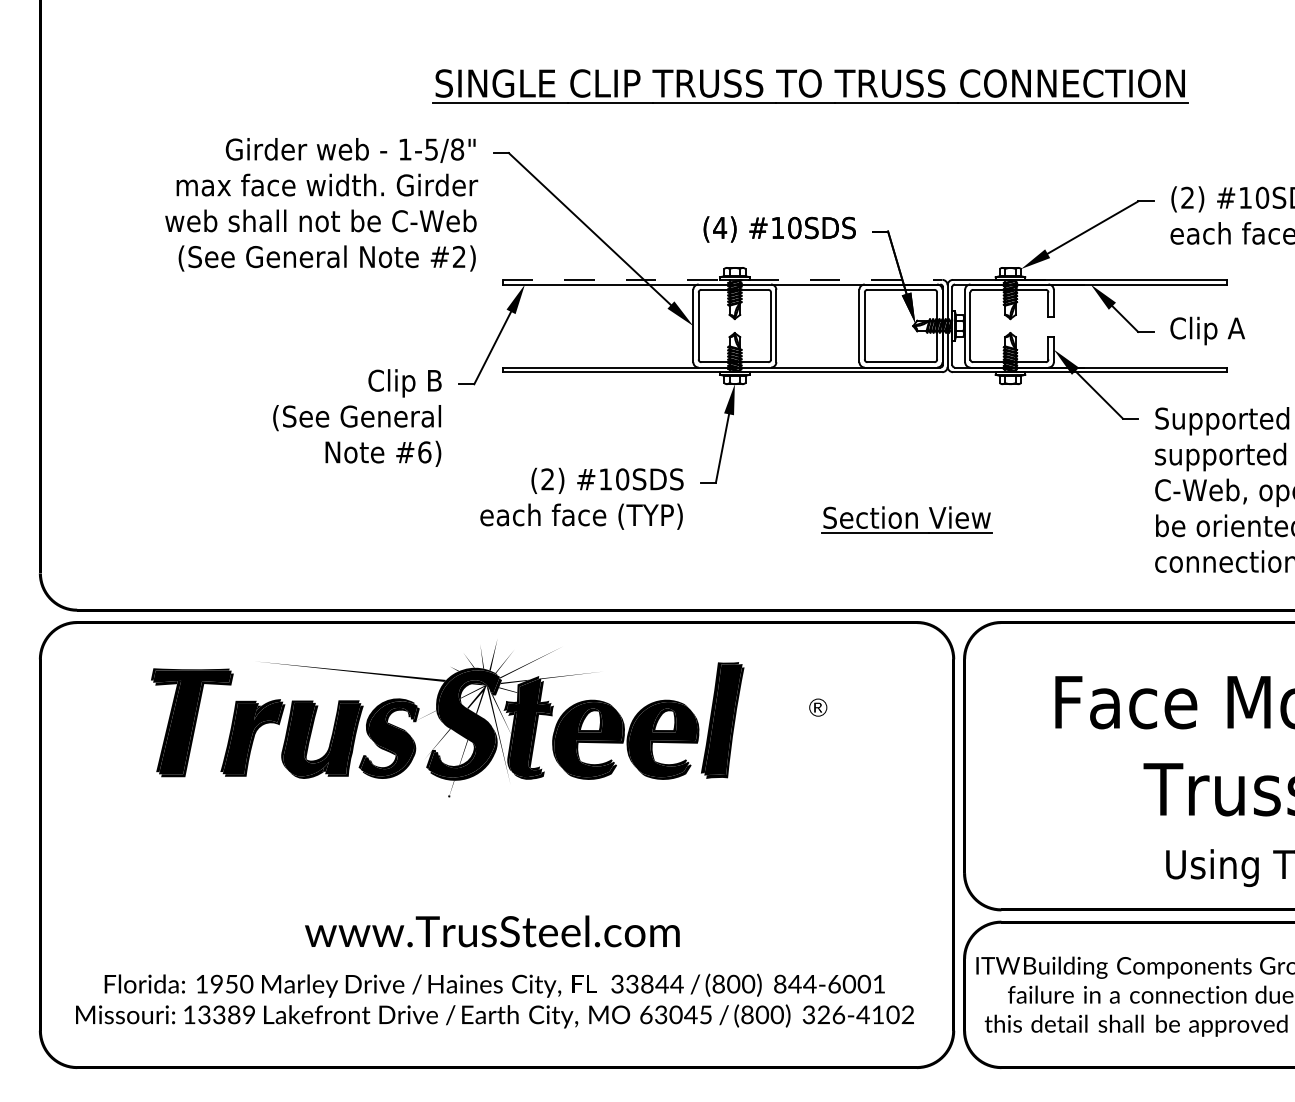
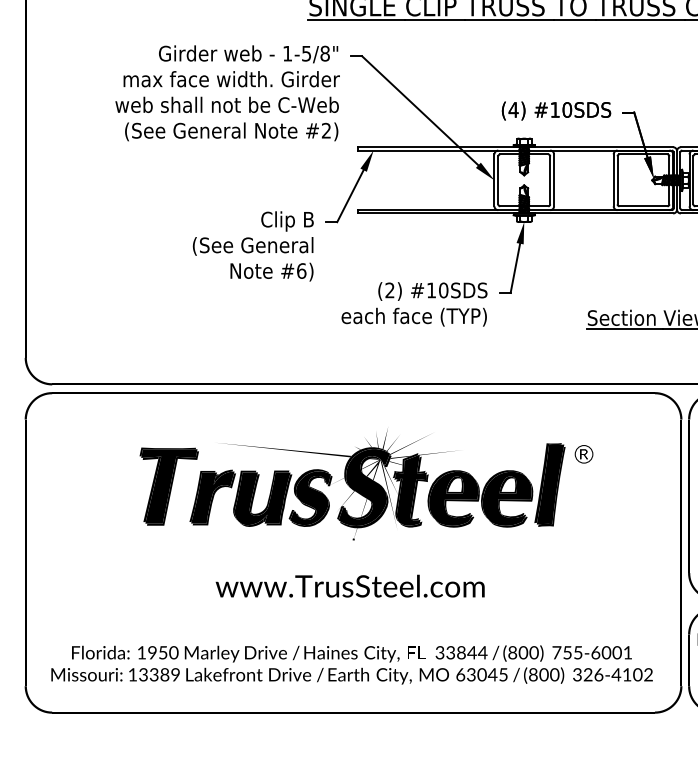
line: (722, 279) -> (515, 146), dashed -> solid
part: (818, 707) -> (584, 454), size x1.43
part: (447, 719) -> (352, 484), moved
text: (492, 931) -> (350, 586), moved
text: (795, 983) -> (567, 652), 844-6001 -> 755-6001

